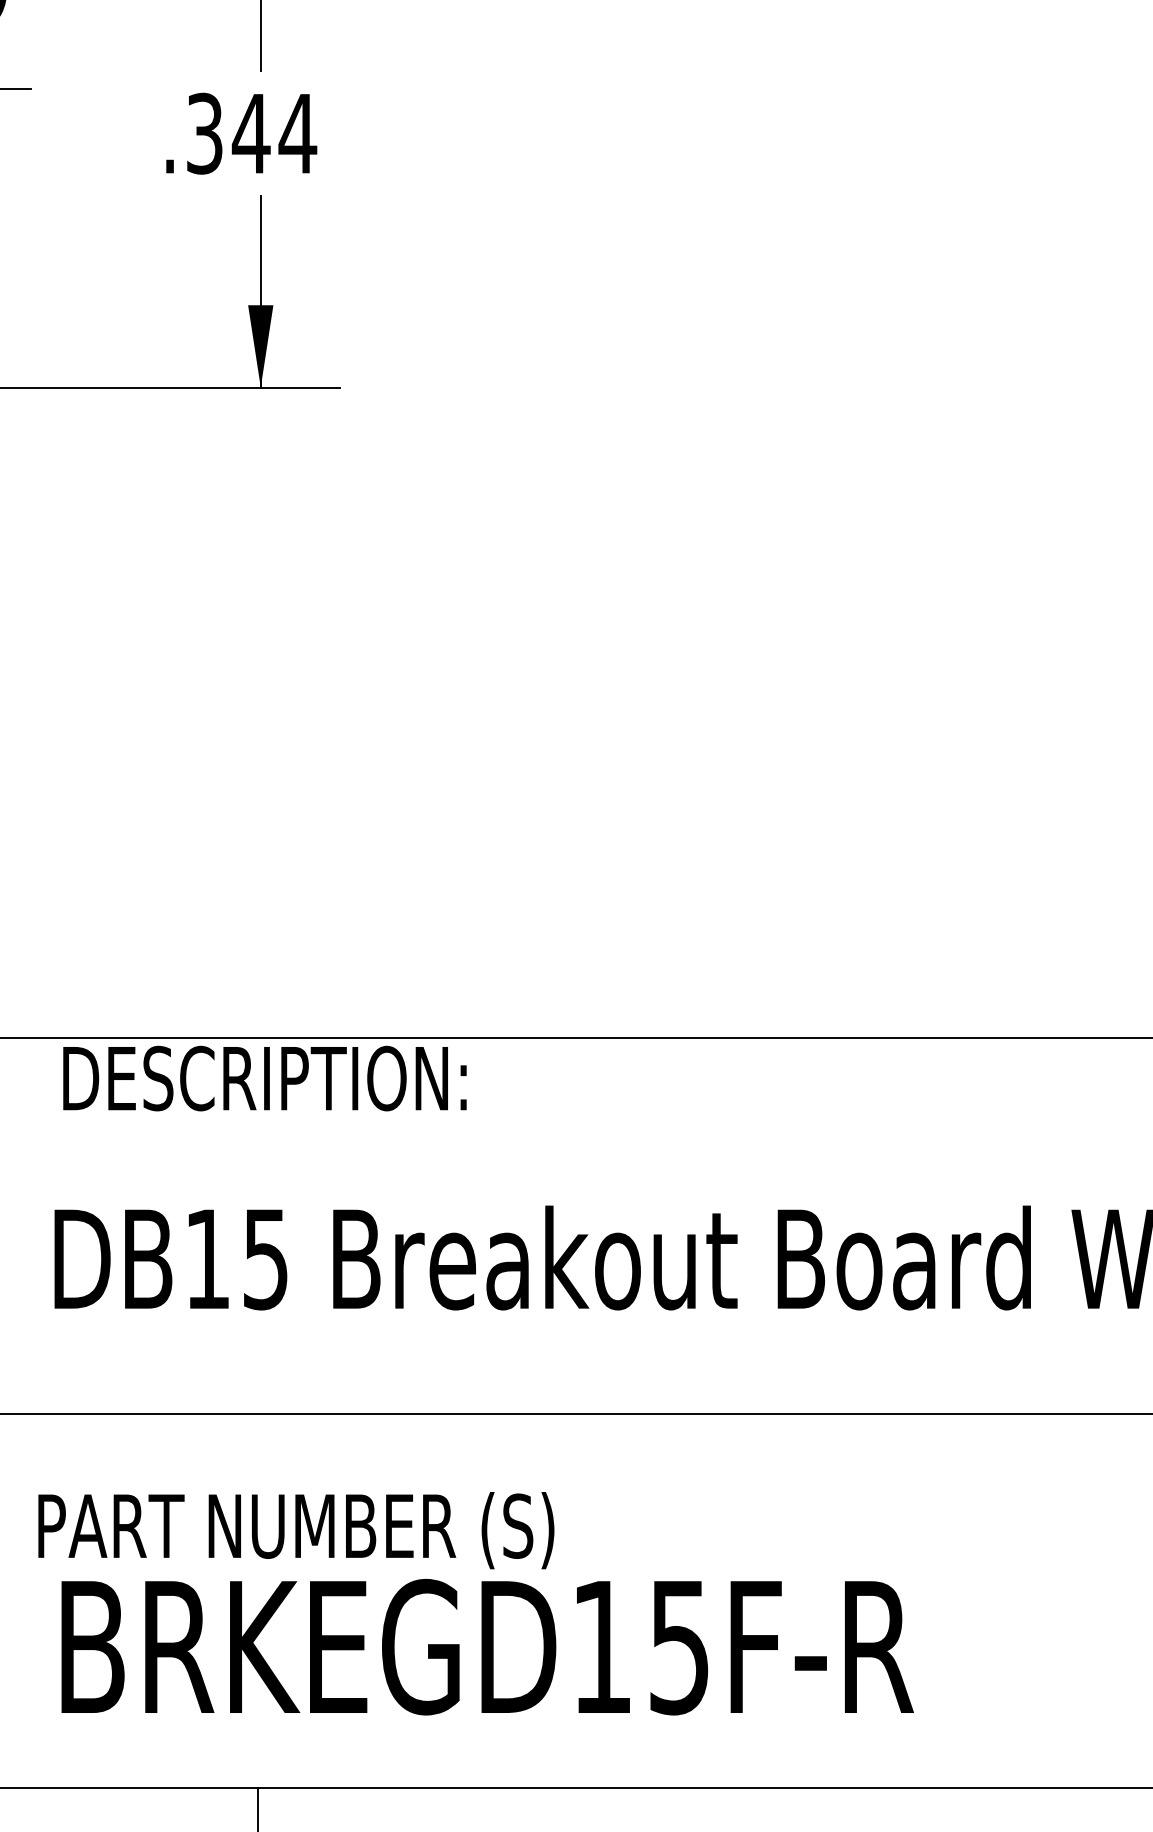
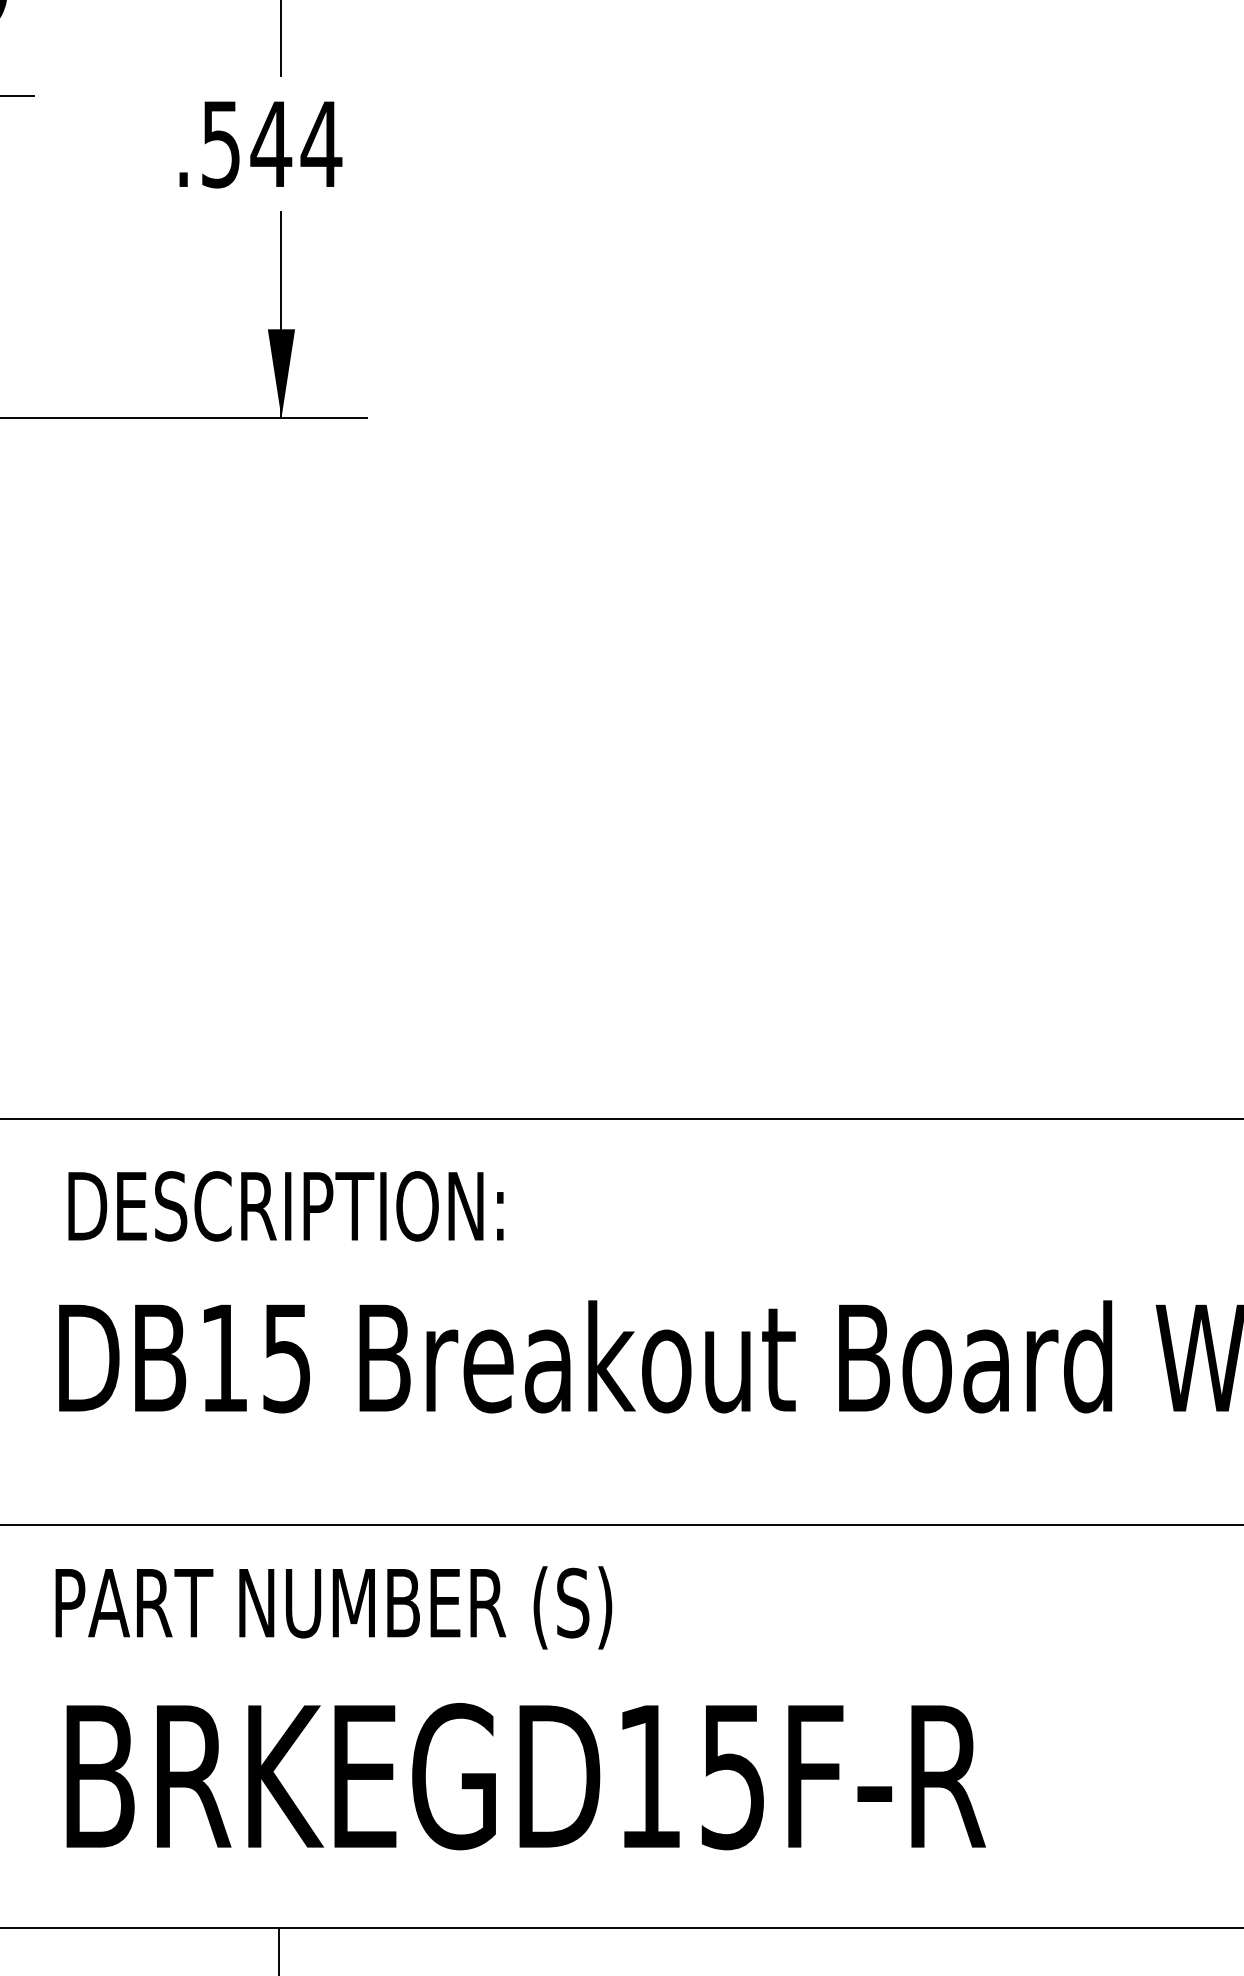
text: (205, 133) -> (221, 144), .344 -> .544
text: (264, 1078) -> (285, 1206), moved
text: (296, 1530) -> (333, 1607), moved

